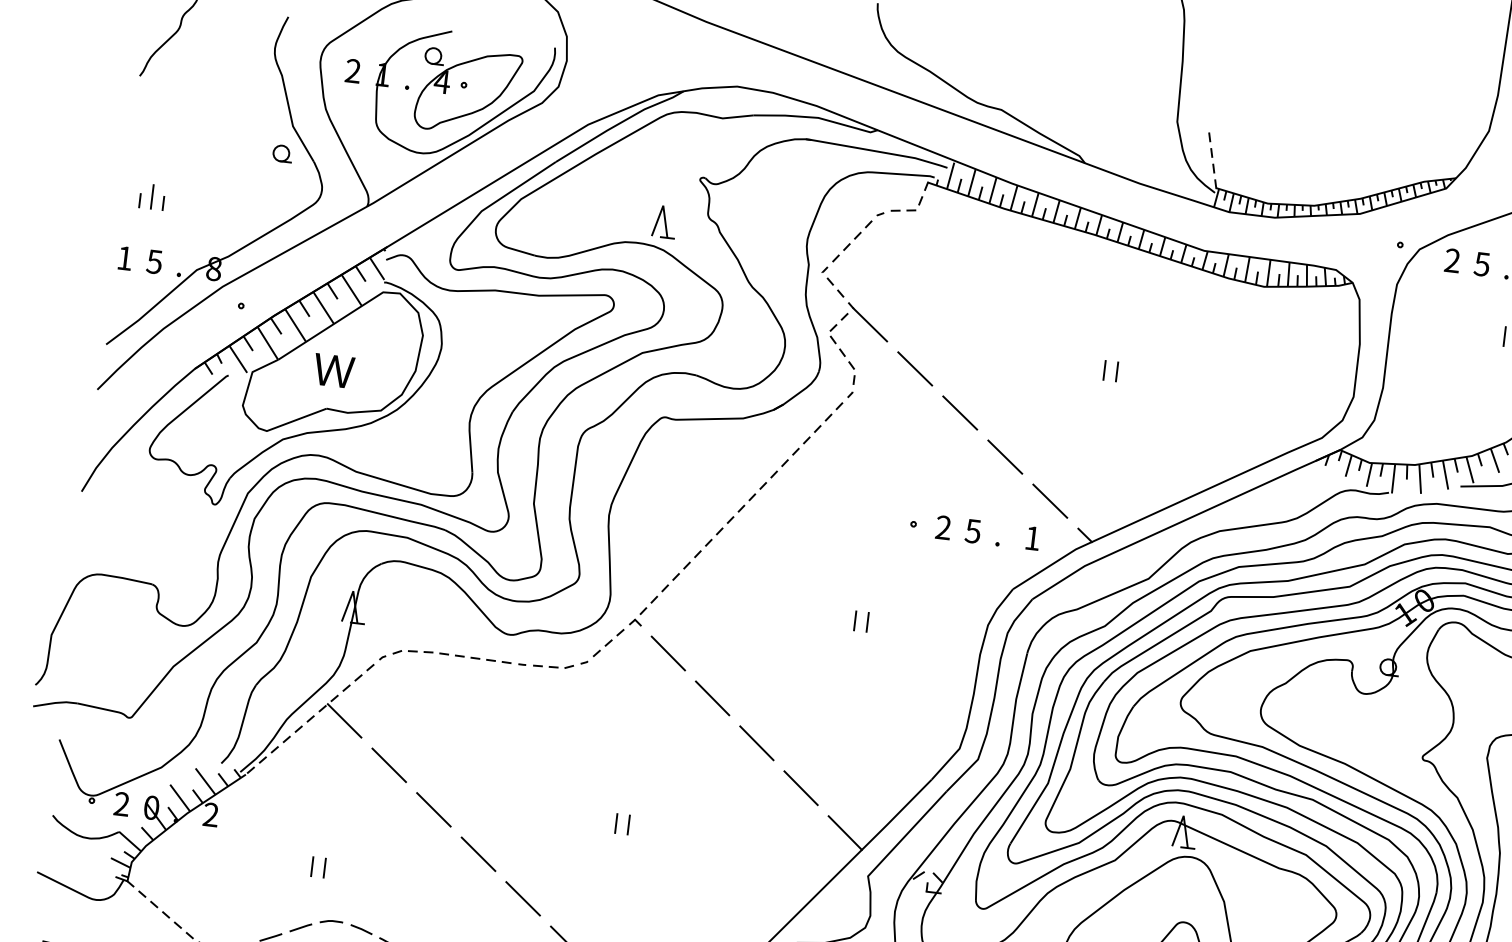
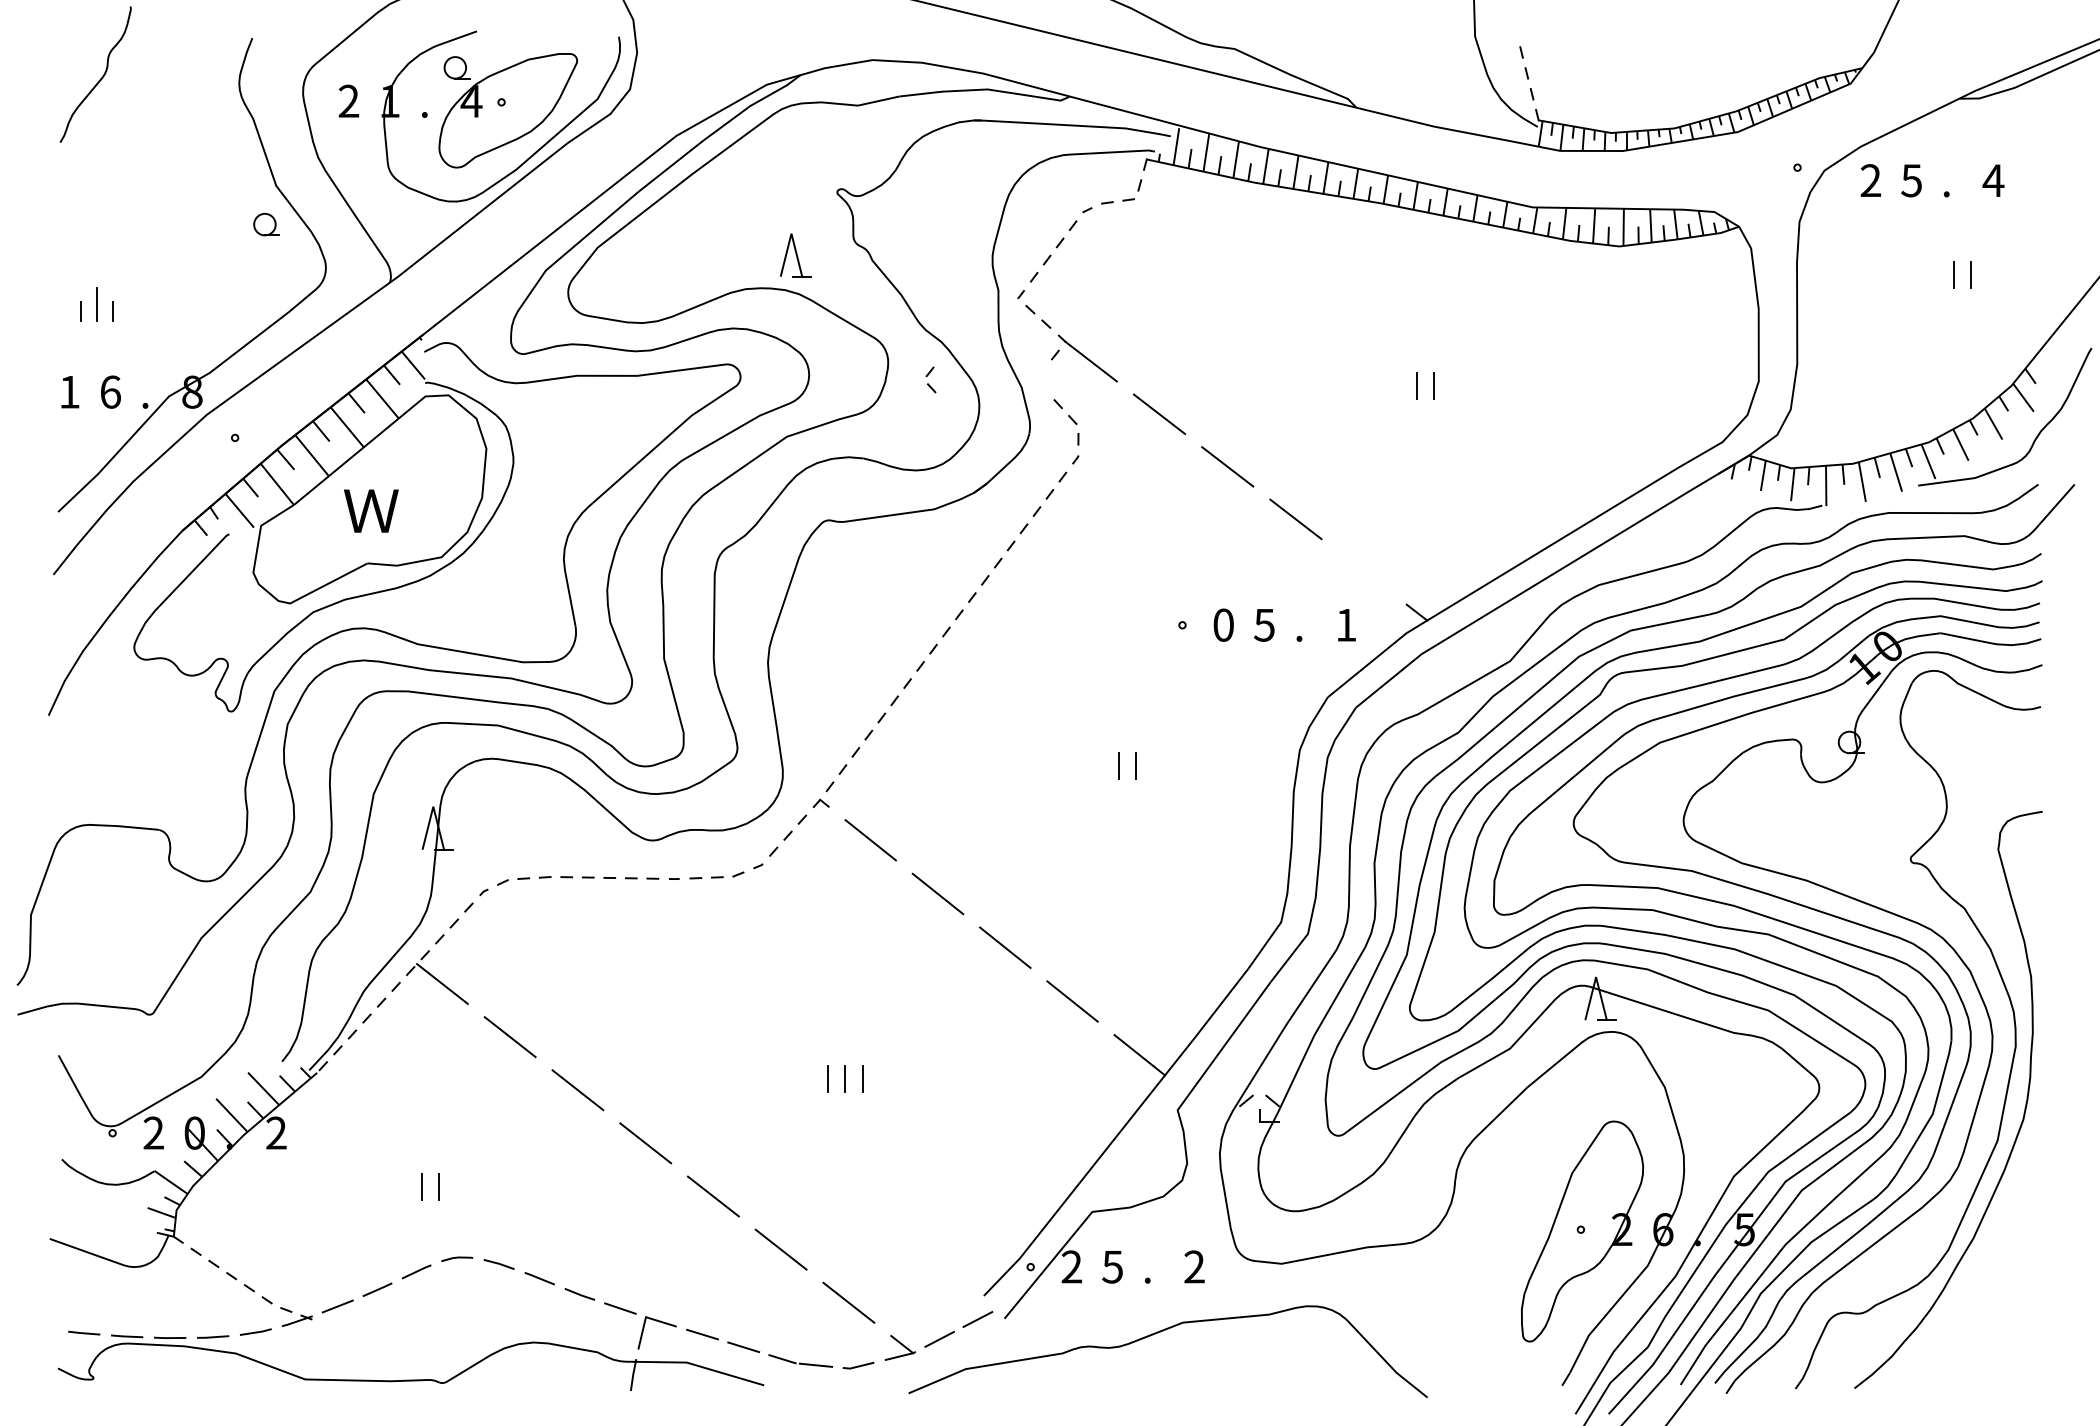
text: (154, 261) -> (110, 391), 5 -> 6
part: (833, 333) -> (930, 379), moved
line: (1049, 500) -> (1363, 571), removed
text: (943, 527) -> (1223, 624), 2 -> 0
line: (641, 825) -> (862, 1078), added

